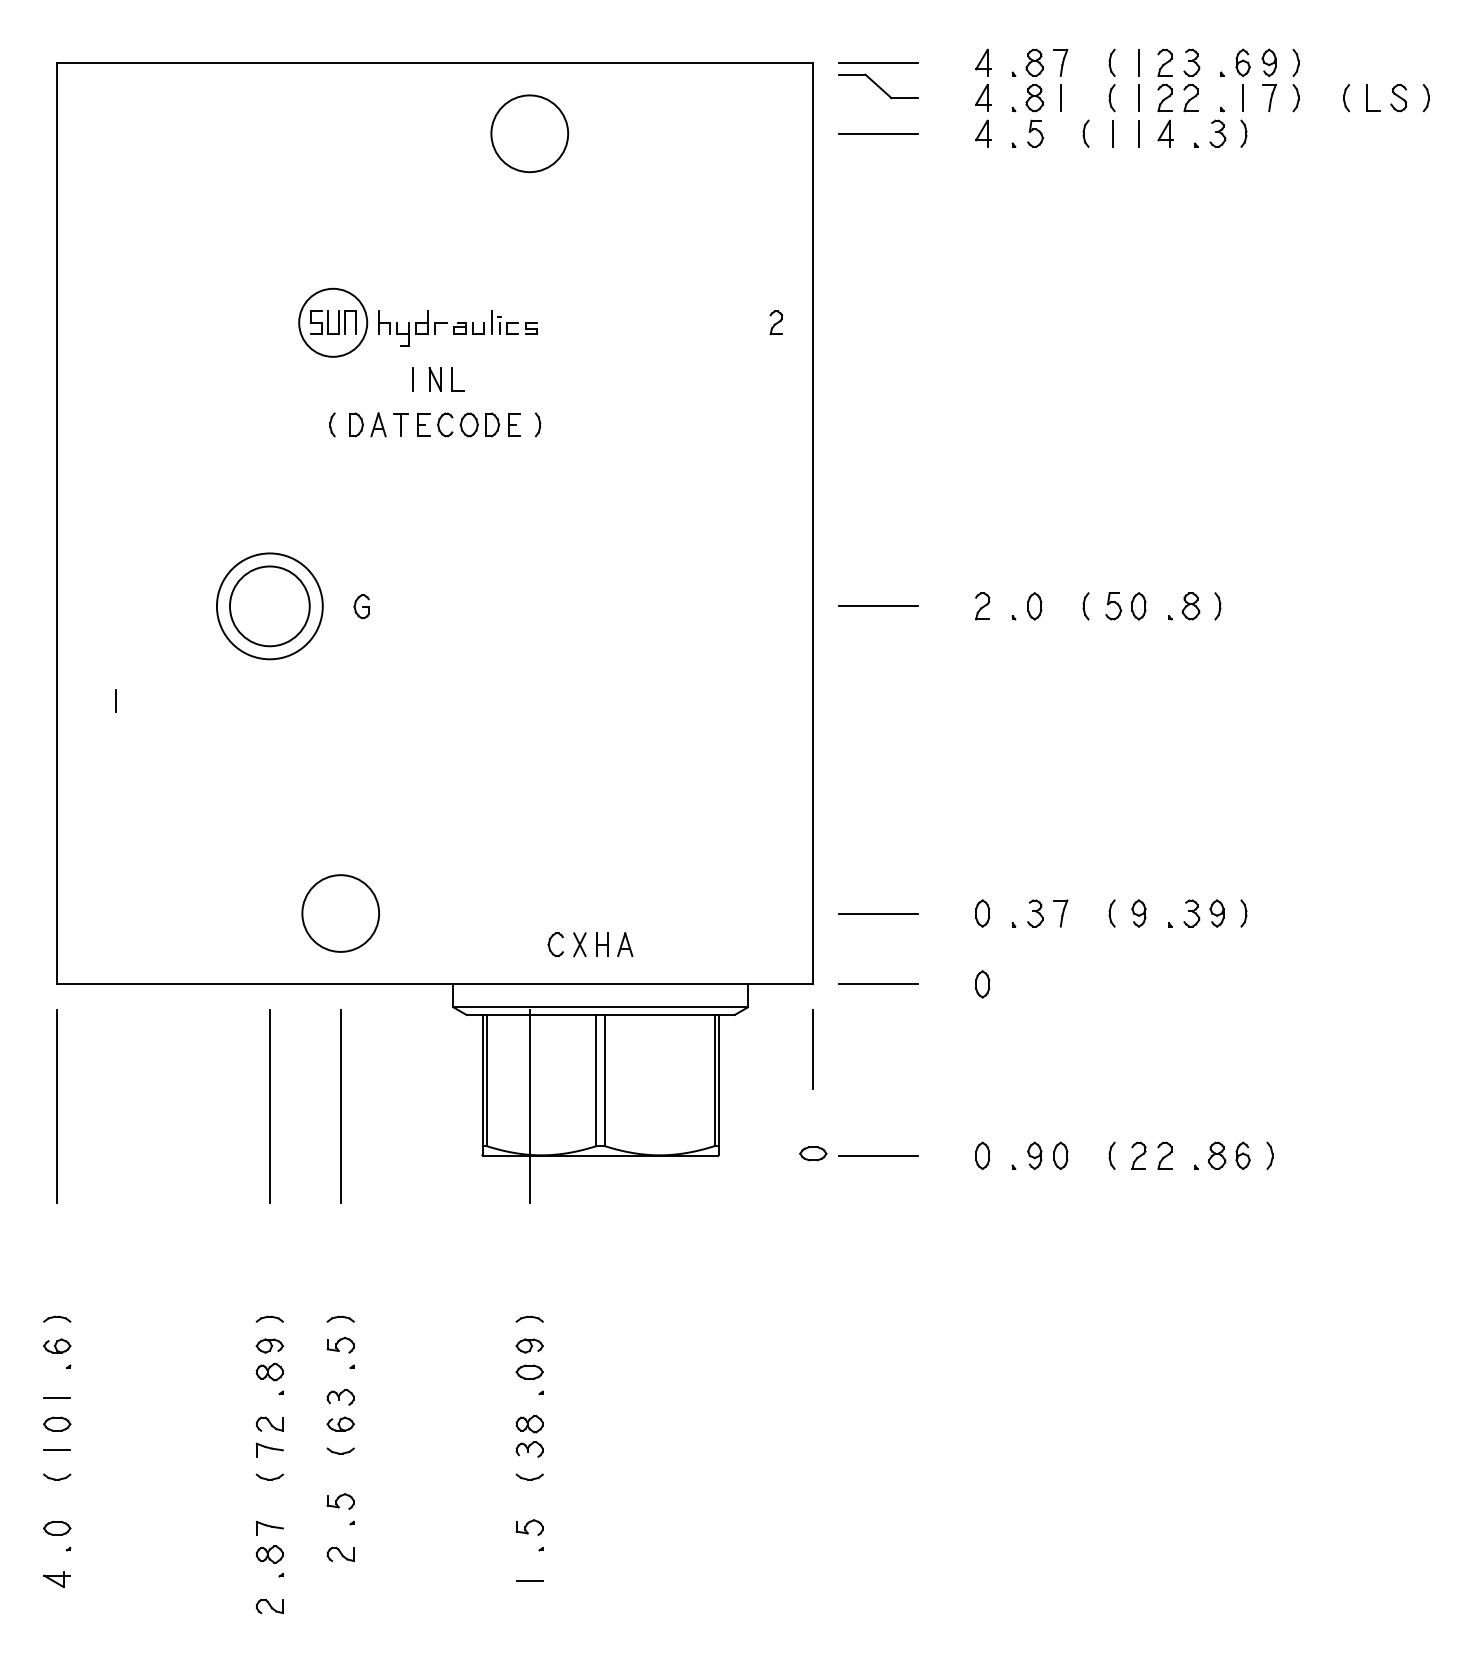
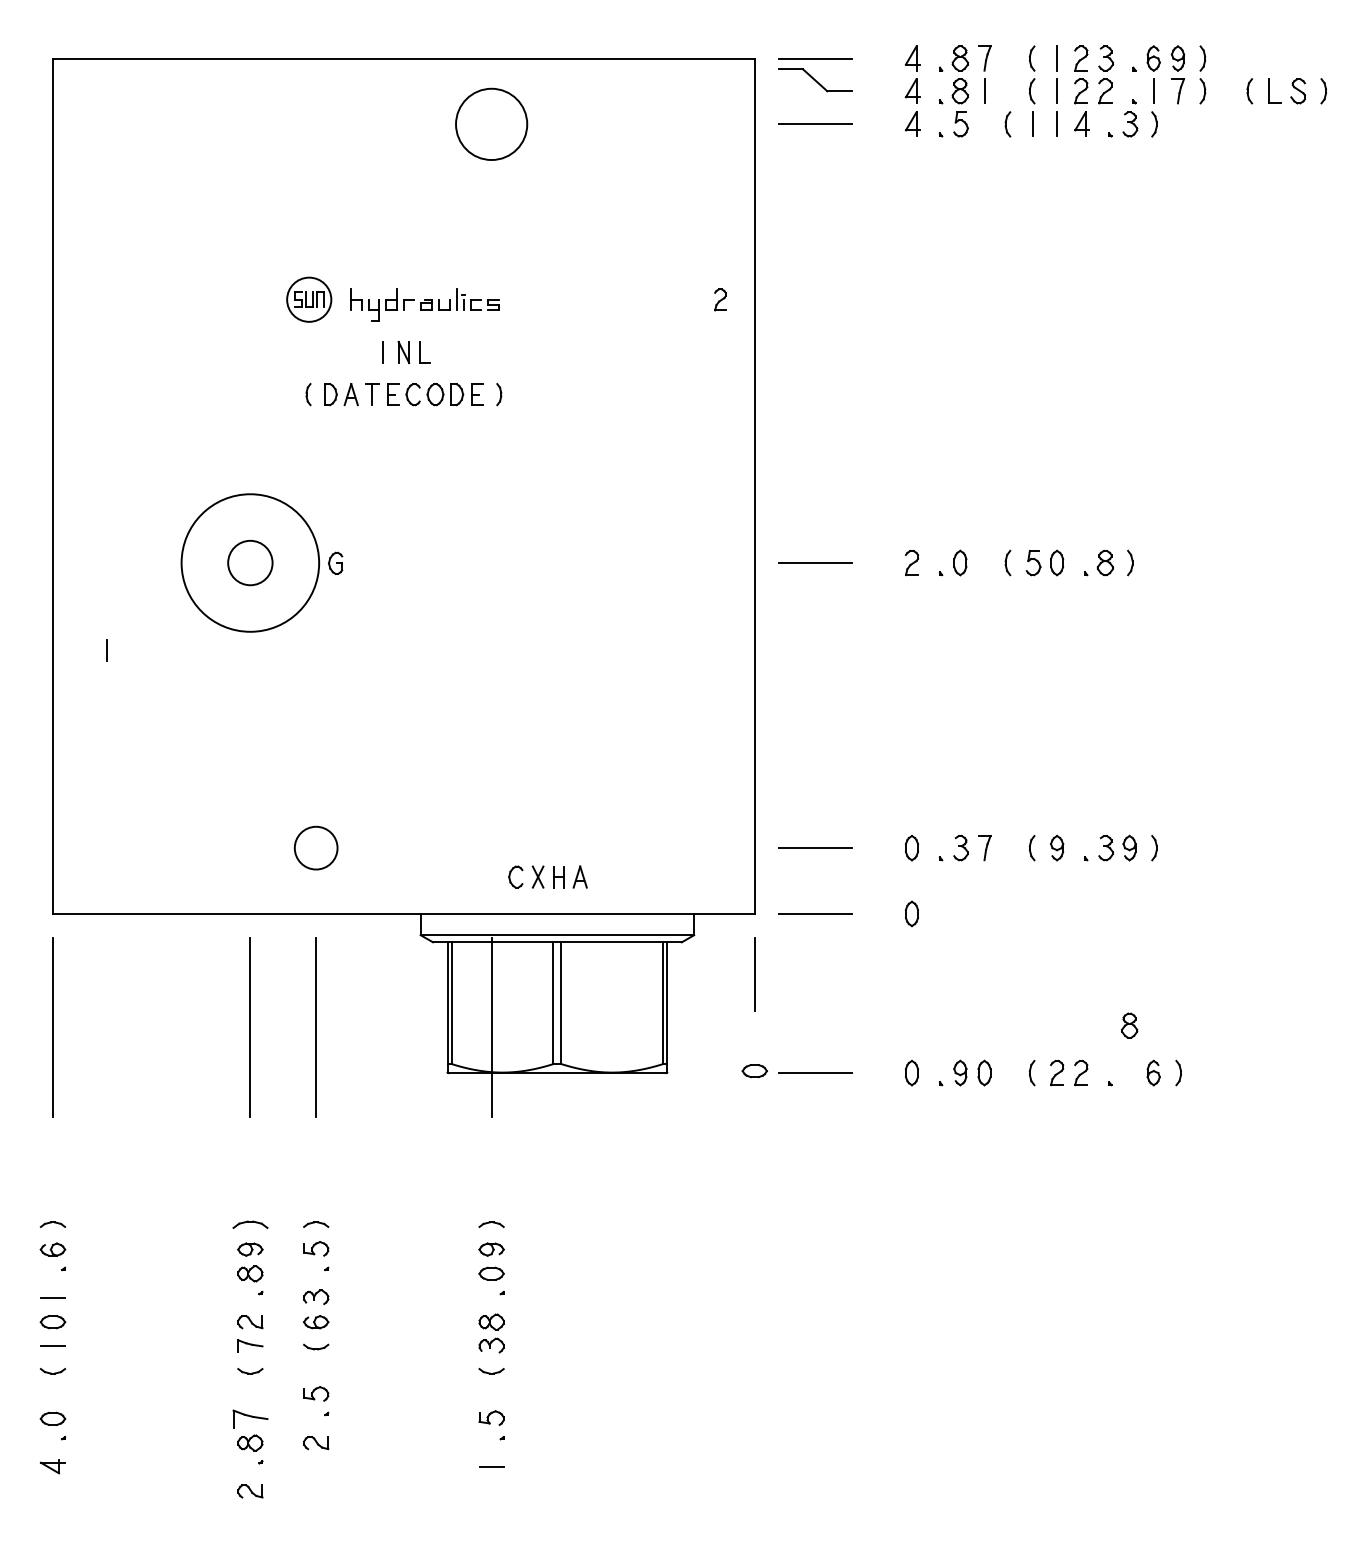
part: (333, 322) -> (309, 299), size x0.7
circle: (269, 606) -> (250, 563), size x0.6
circle: (269, 606) -> (250, 563), size x1.4
circle: (340, 913) -> (315, 848), size x0.6
part: (1216, 1155) -> (1129, 1025), moved
part: (269, 1318) -> (250, 1224), size x1.4
part: (269, 1527) -> (250, 1418), size x1.4

